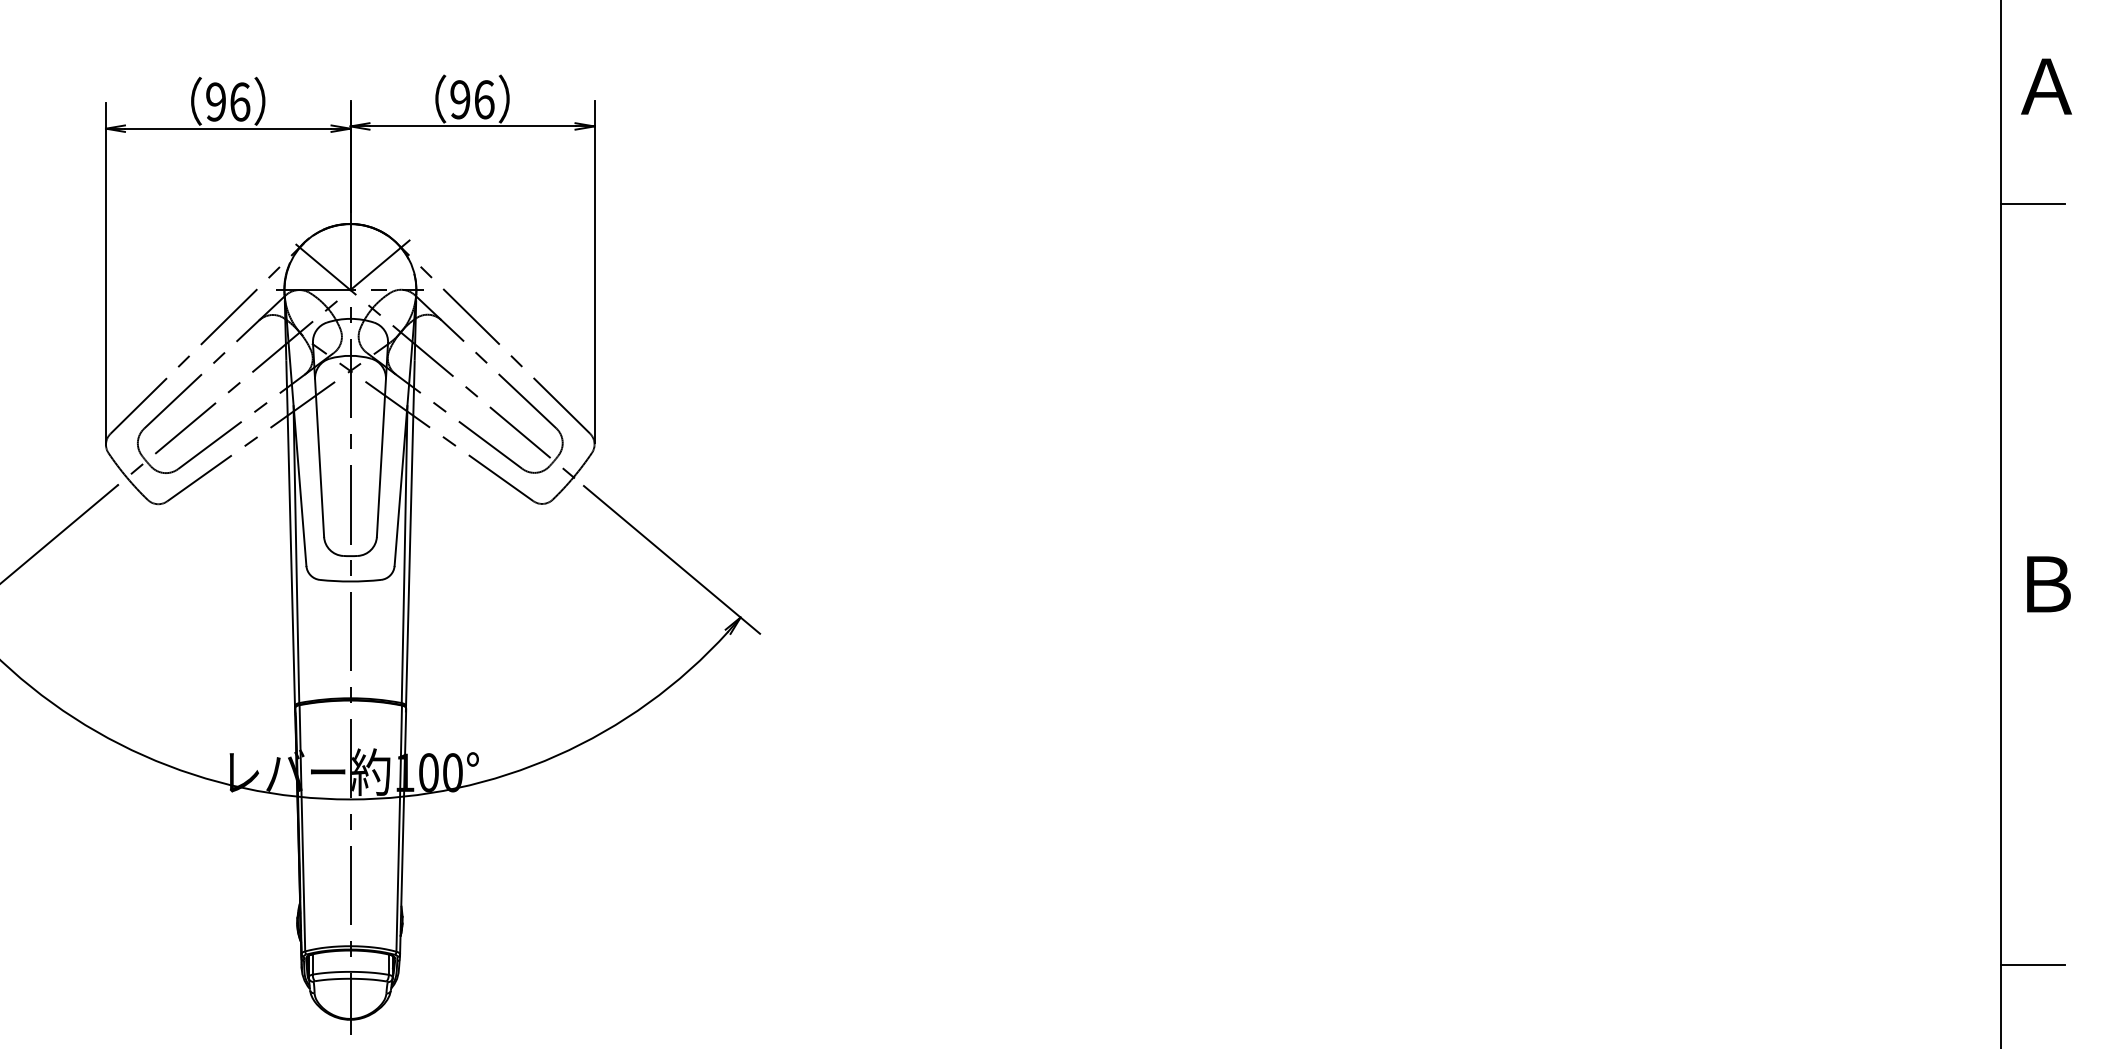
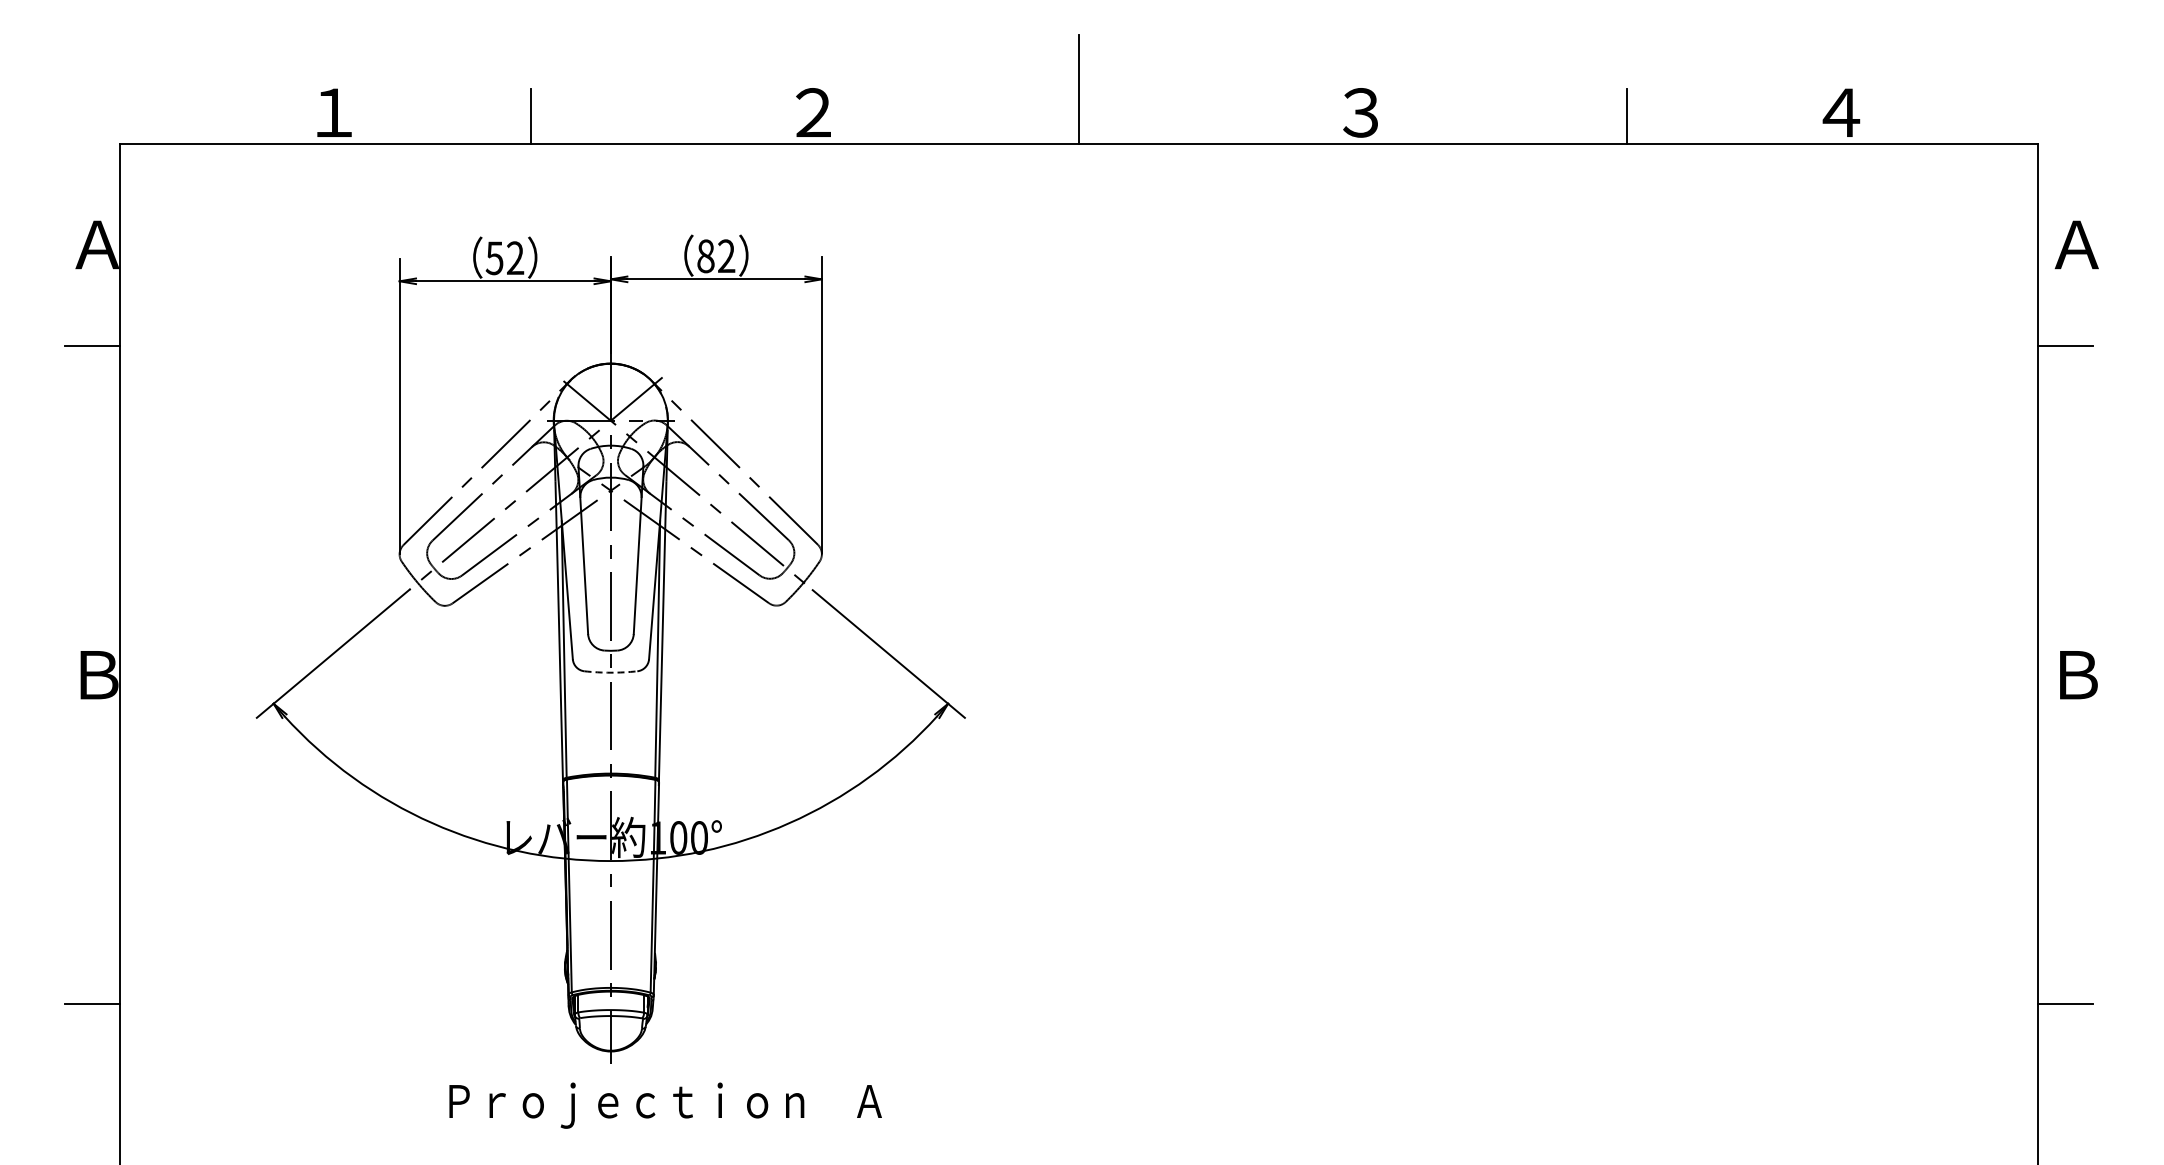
text: (472, 99) -> (716, 256), 96 -> 82
text: (227, 102) -> (504, 258), 96 -> 52
arc: (349, 581) -> (610, 672), solid -> dashed

